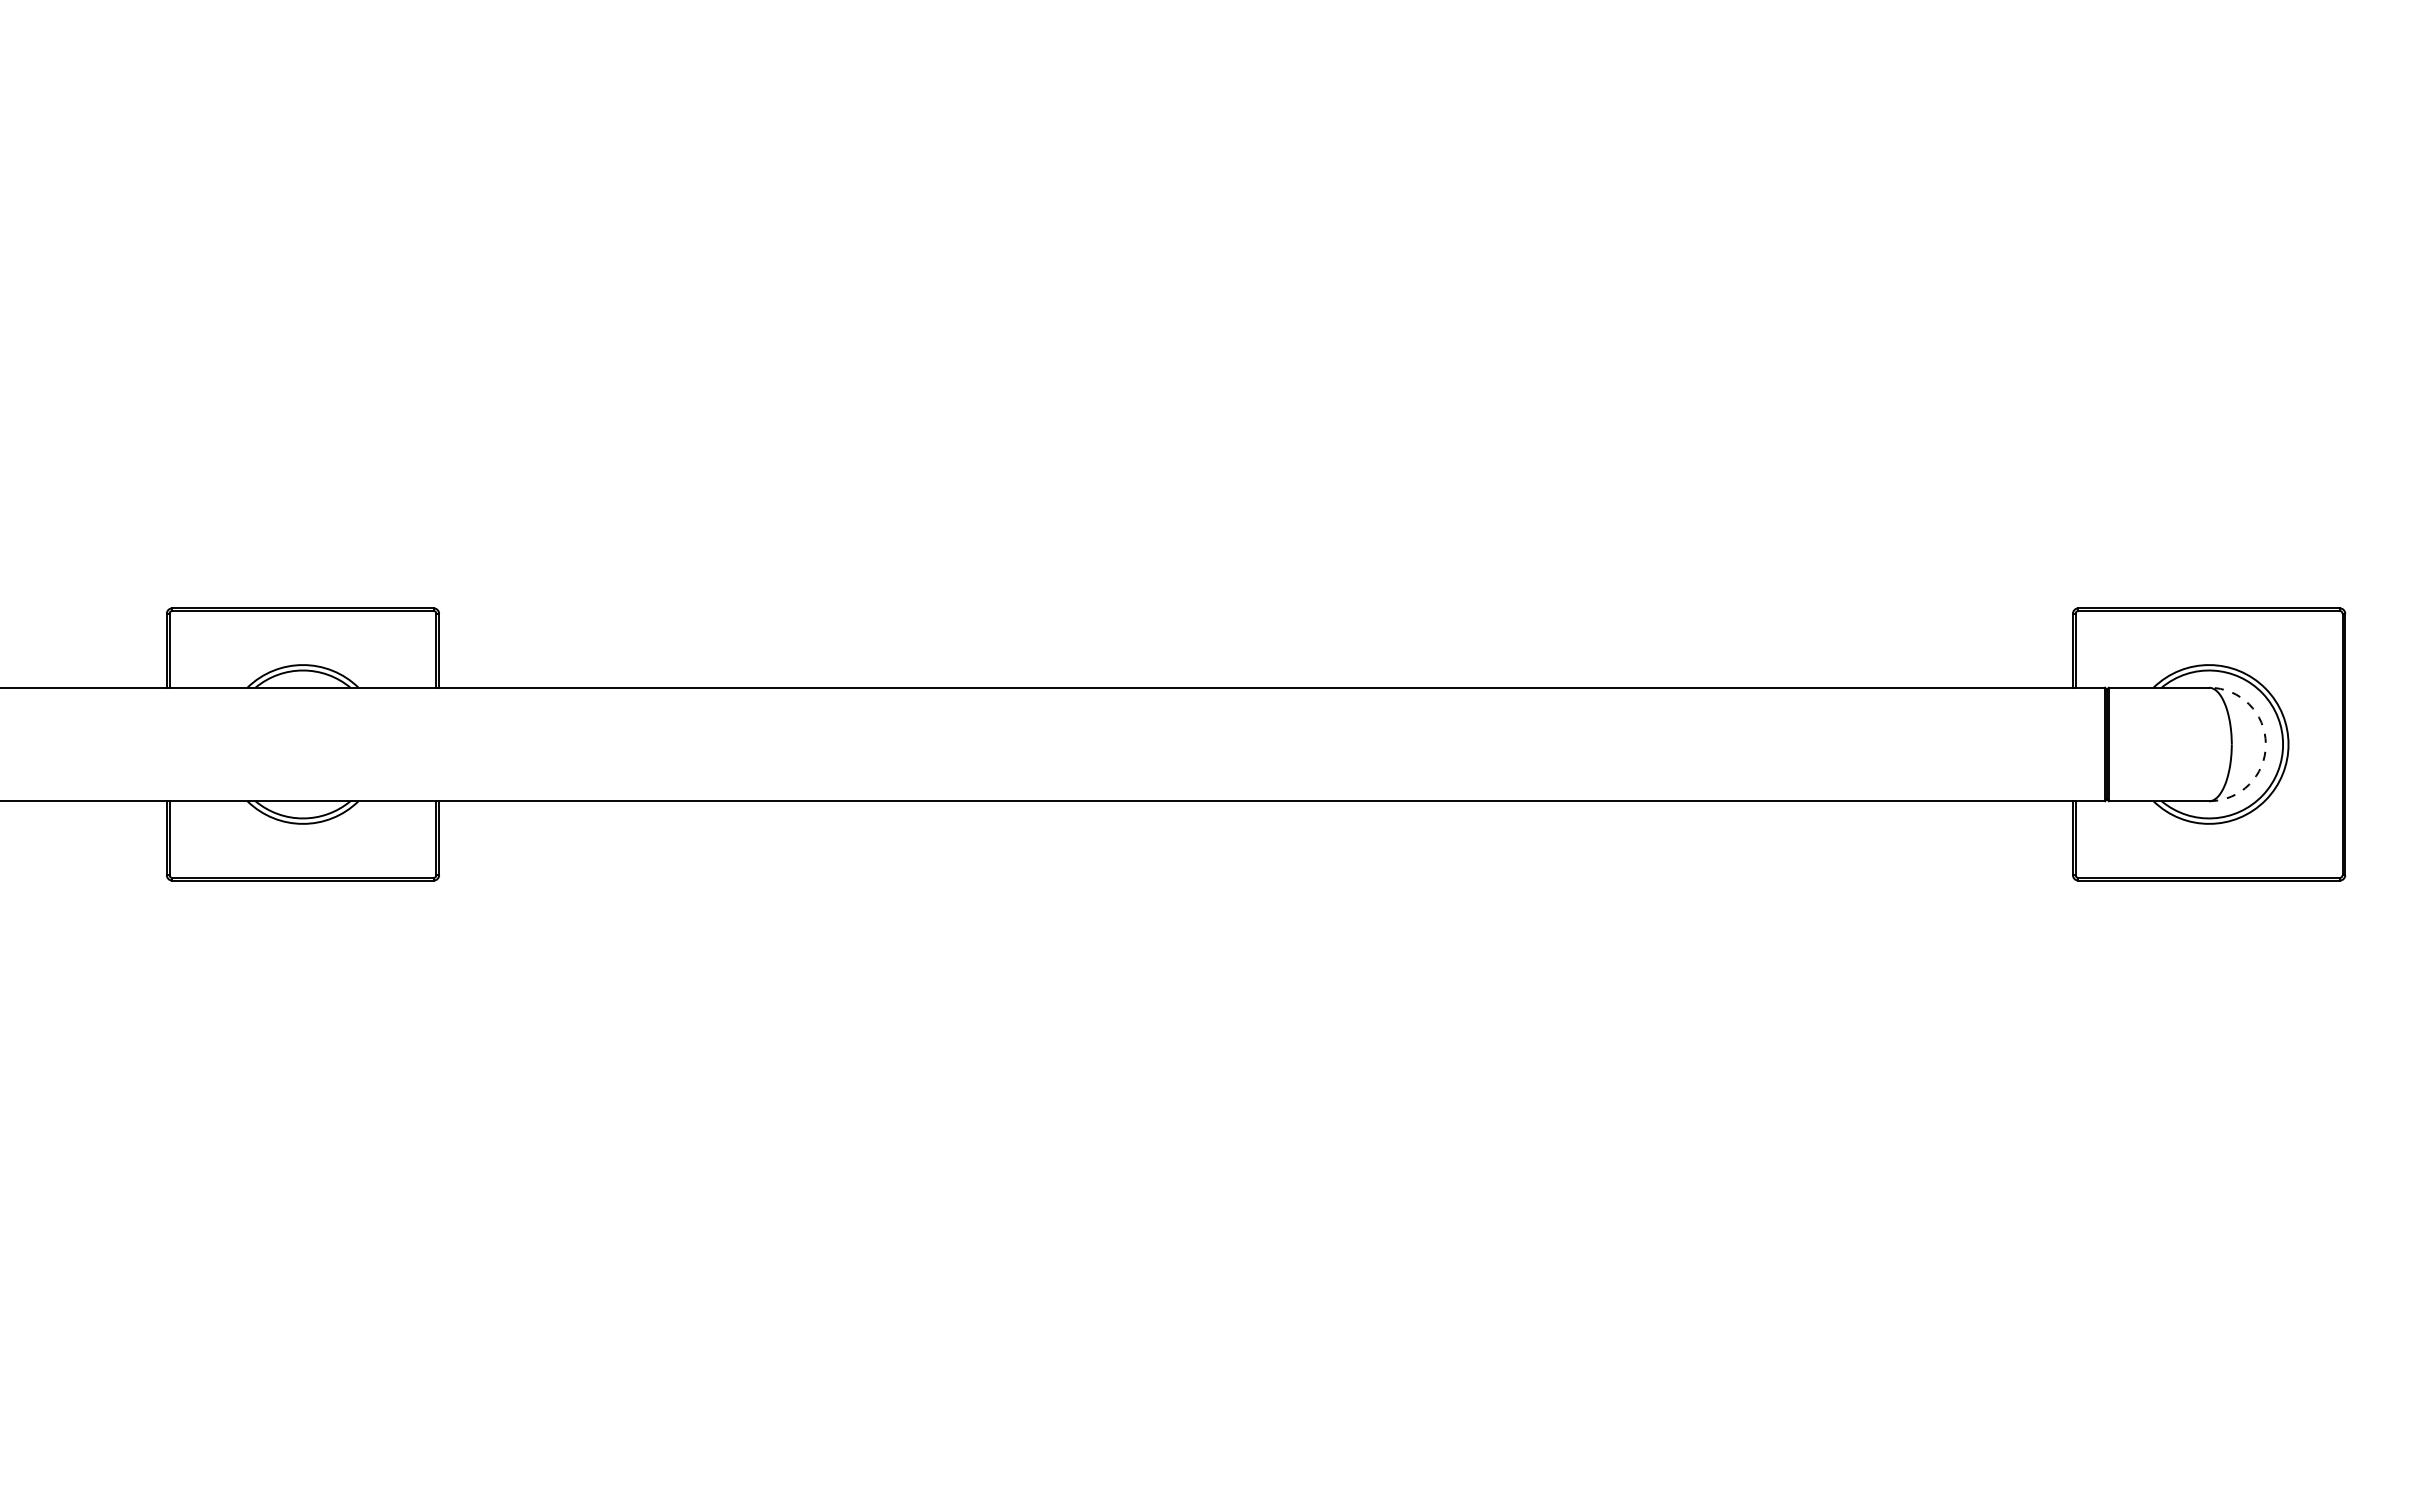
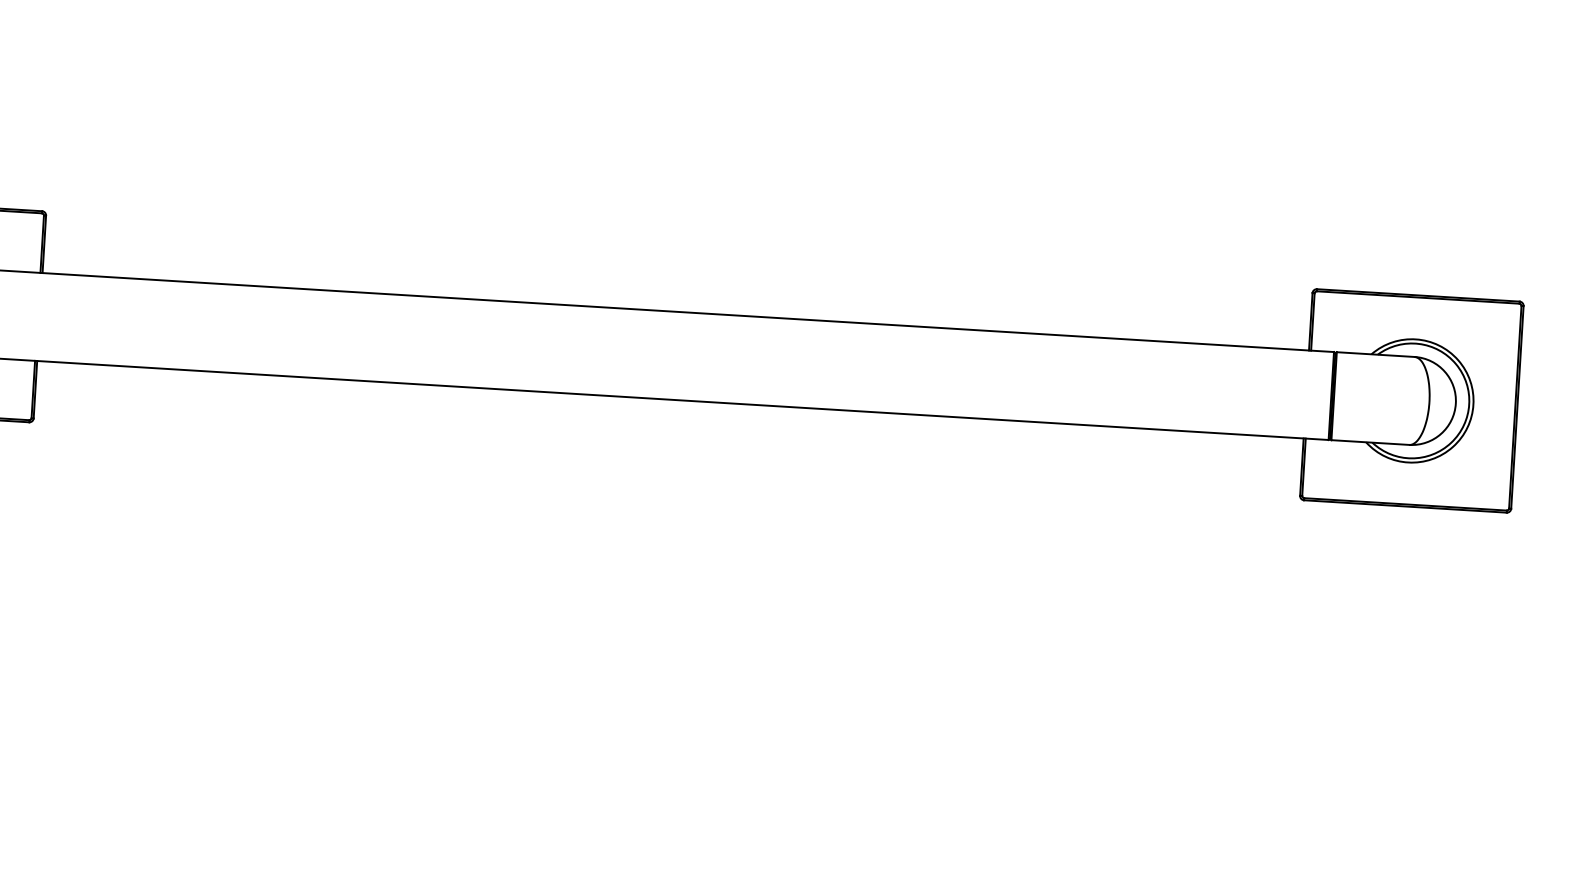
arc: (2265, 744) -> (1455, 403), dashed -> solid

